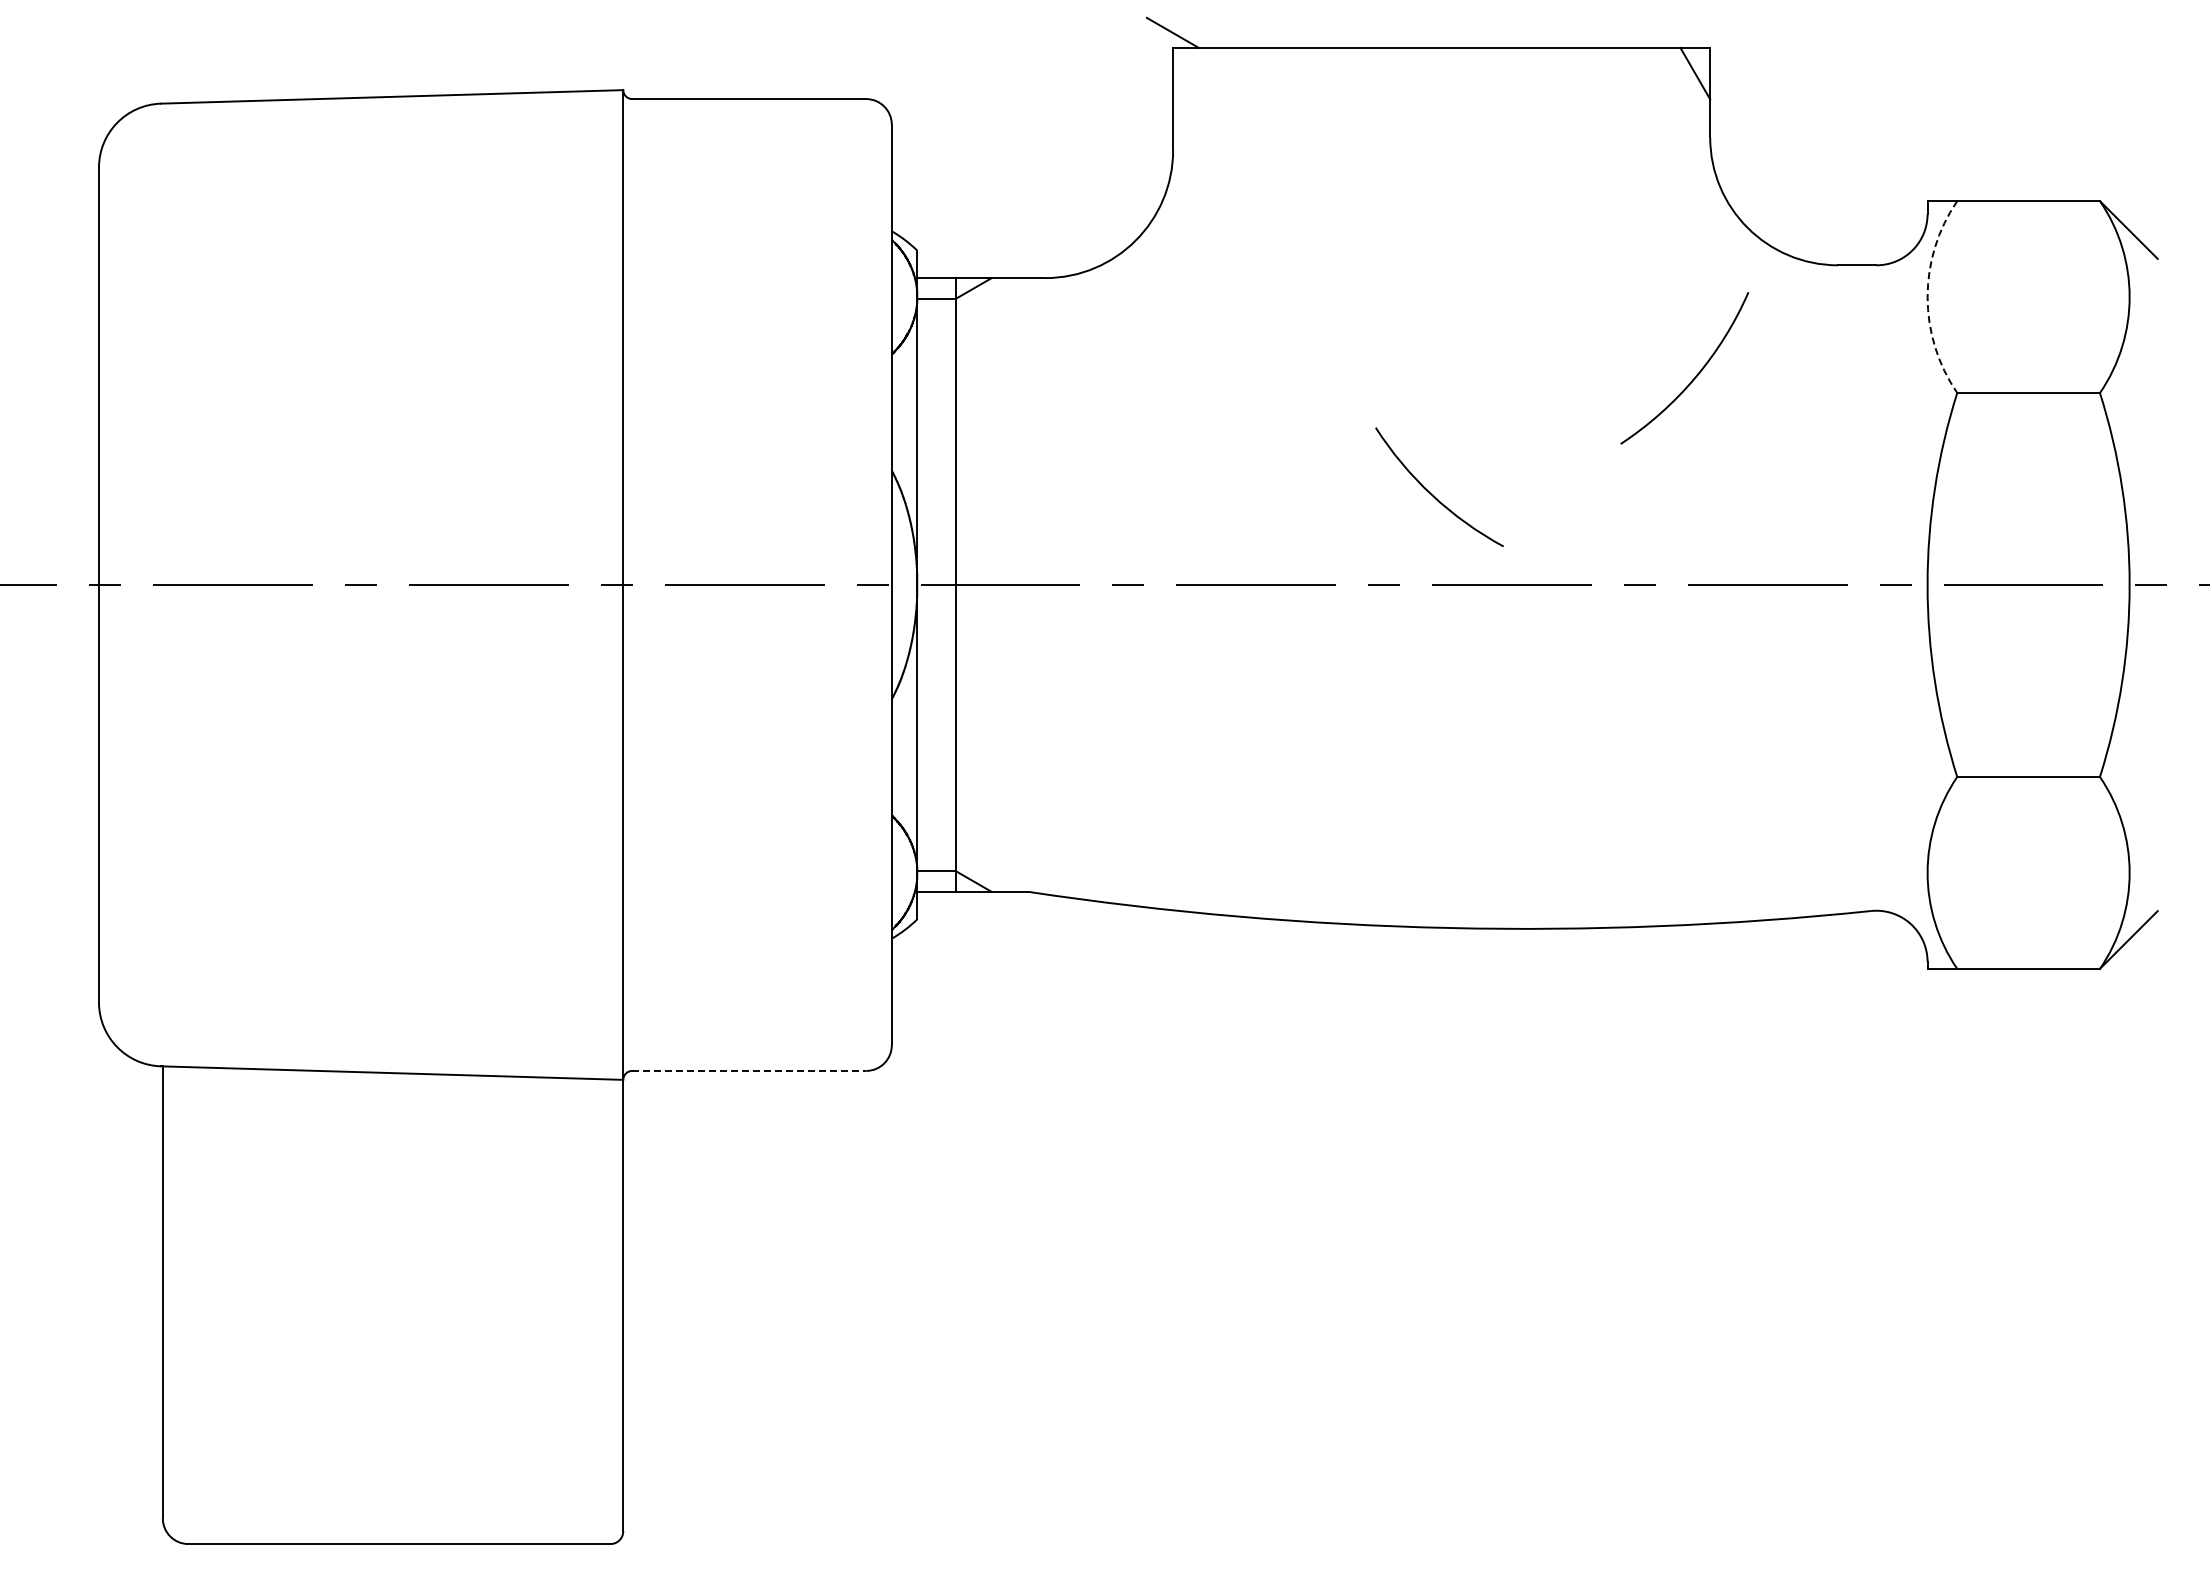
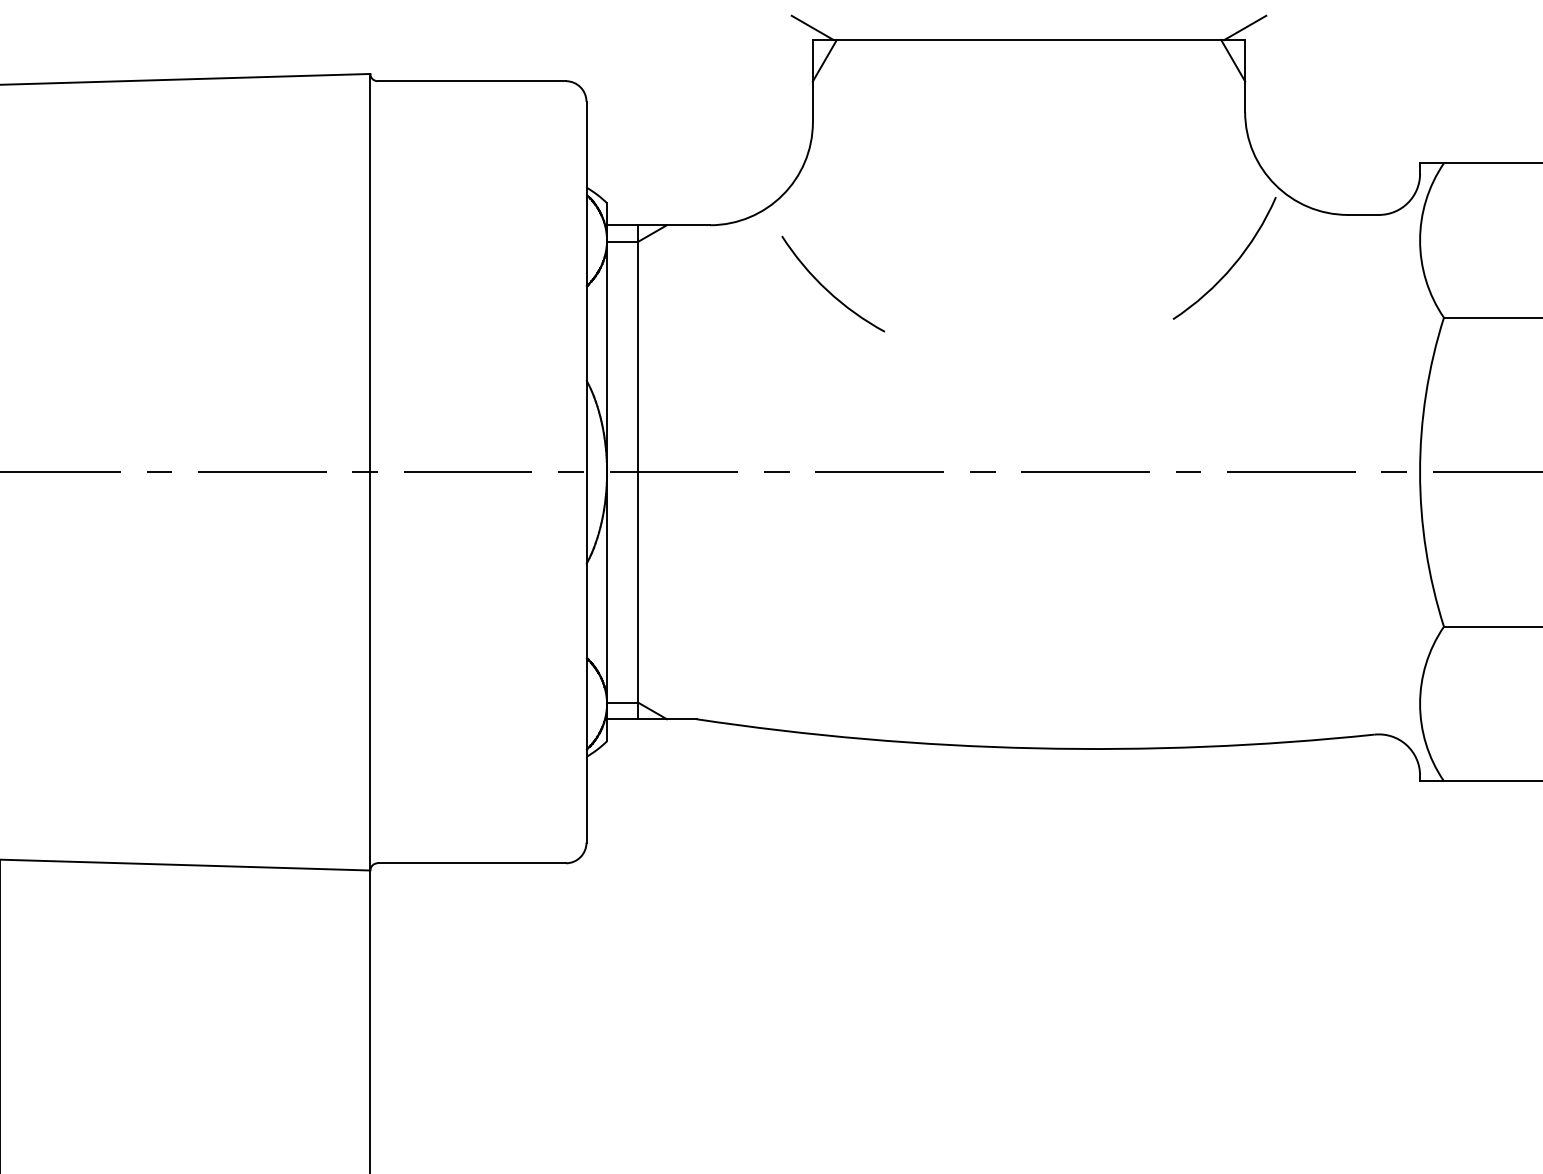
line: (1710, 32) -> (1245, 27), added
line: (1187, 73) -> (824, 60), added
arc: (1927, 297) -> (1420, 240), dashed -> solid
arc: (1695, 375) -> (1233, 264), moved
arc: (1434, 495) -> (829, 290), moved
line: (749, 1070) -> (471, 862), dashed -> solid

